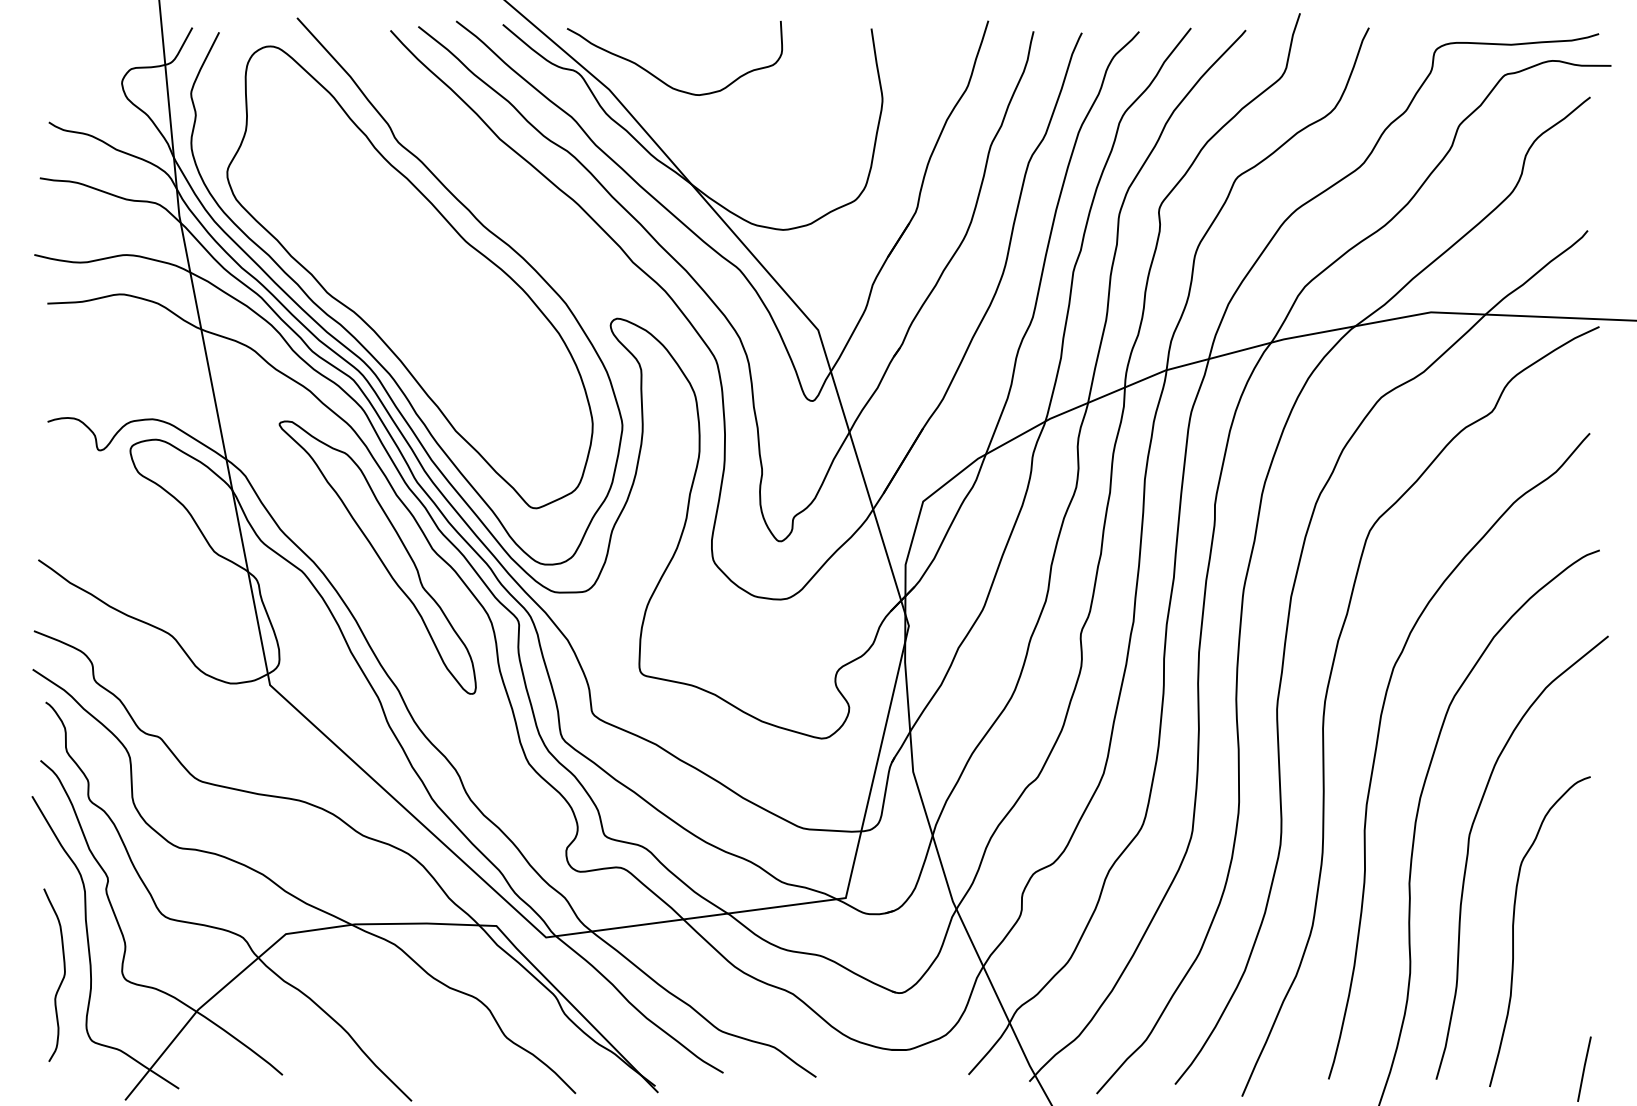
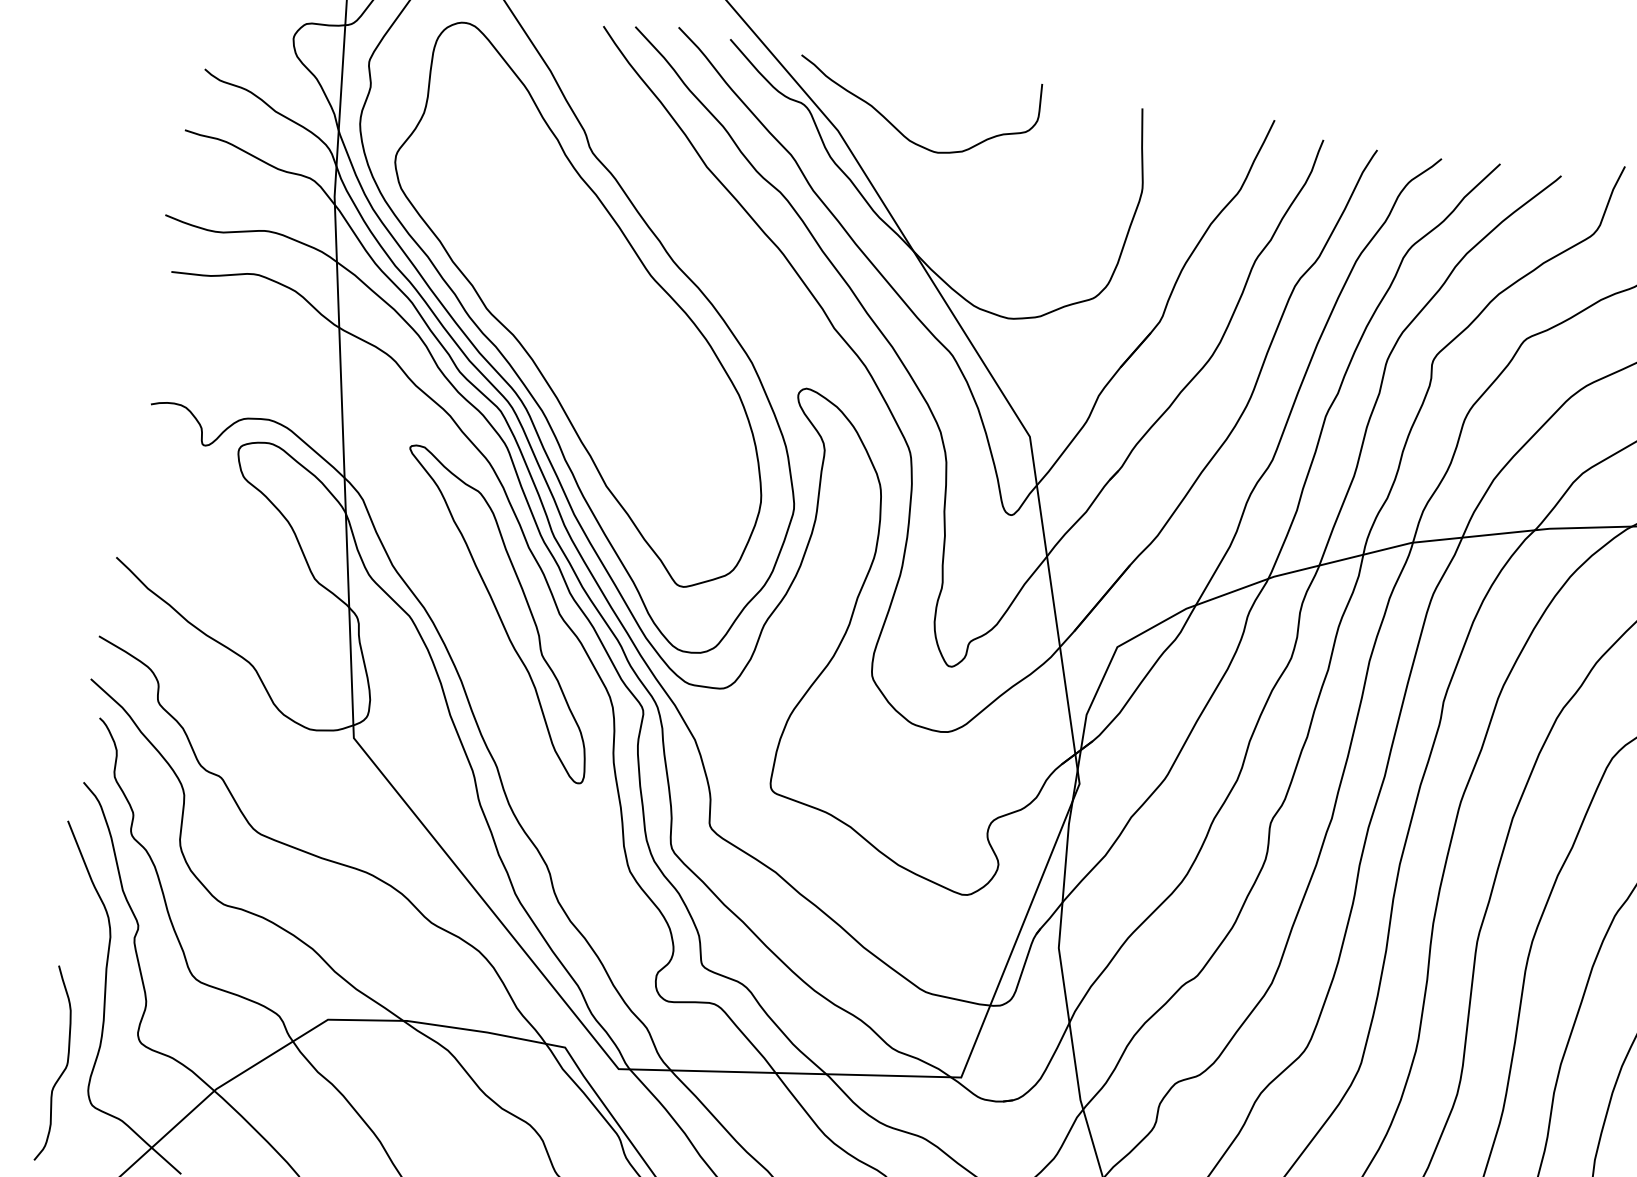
curve: (62, 977) -> (64, 1068), moved

